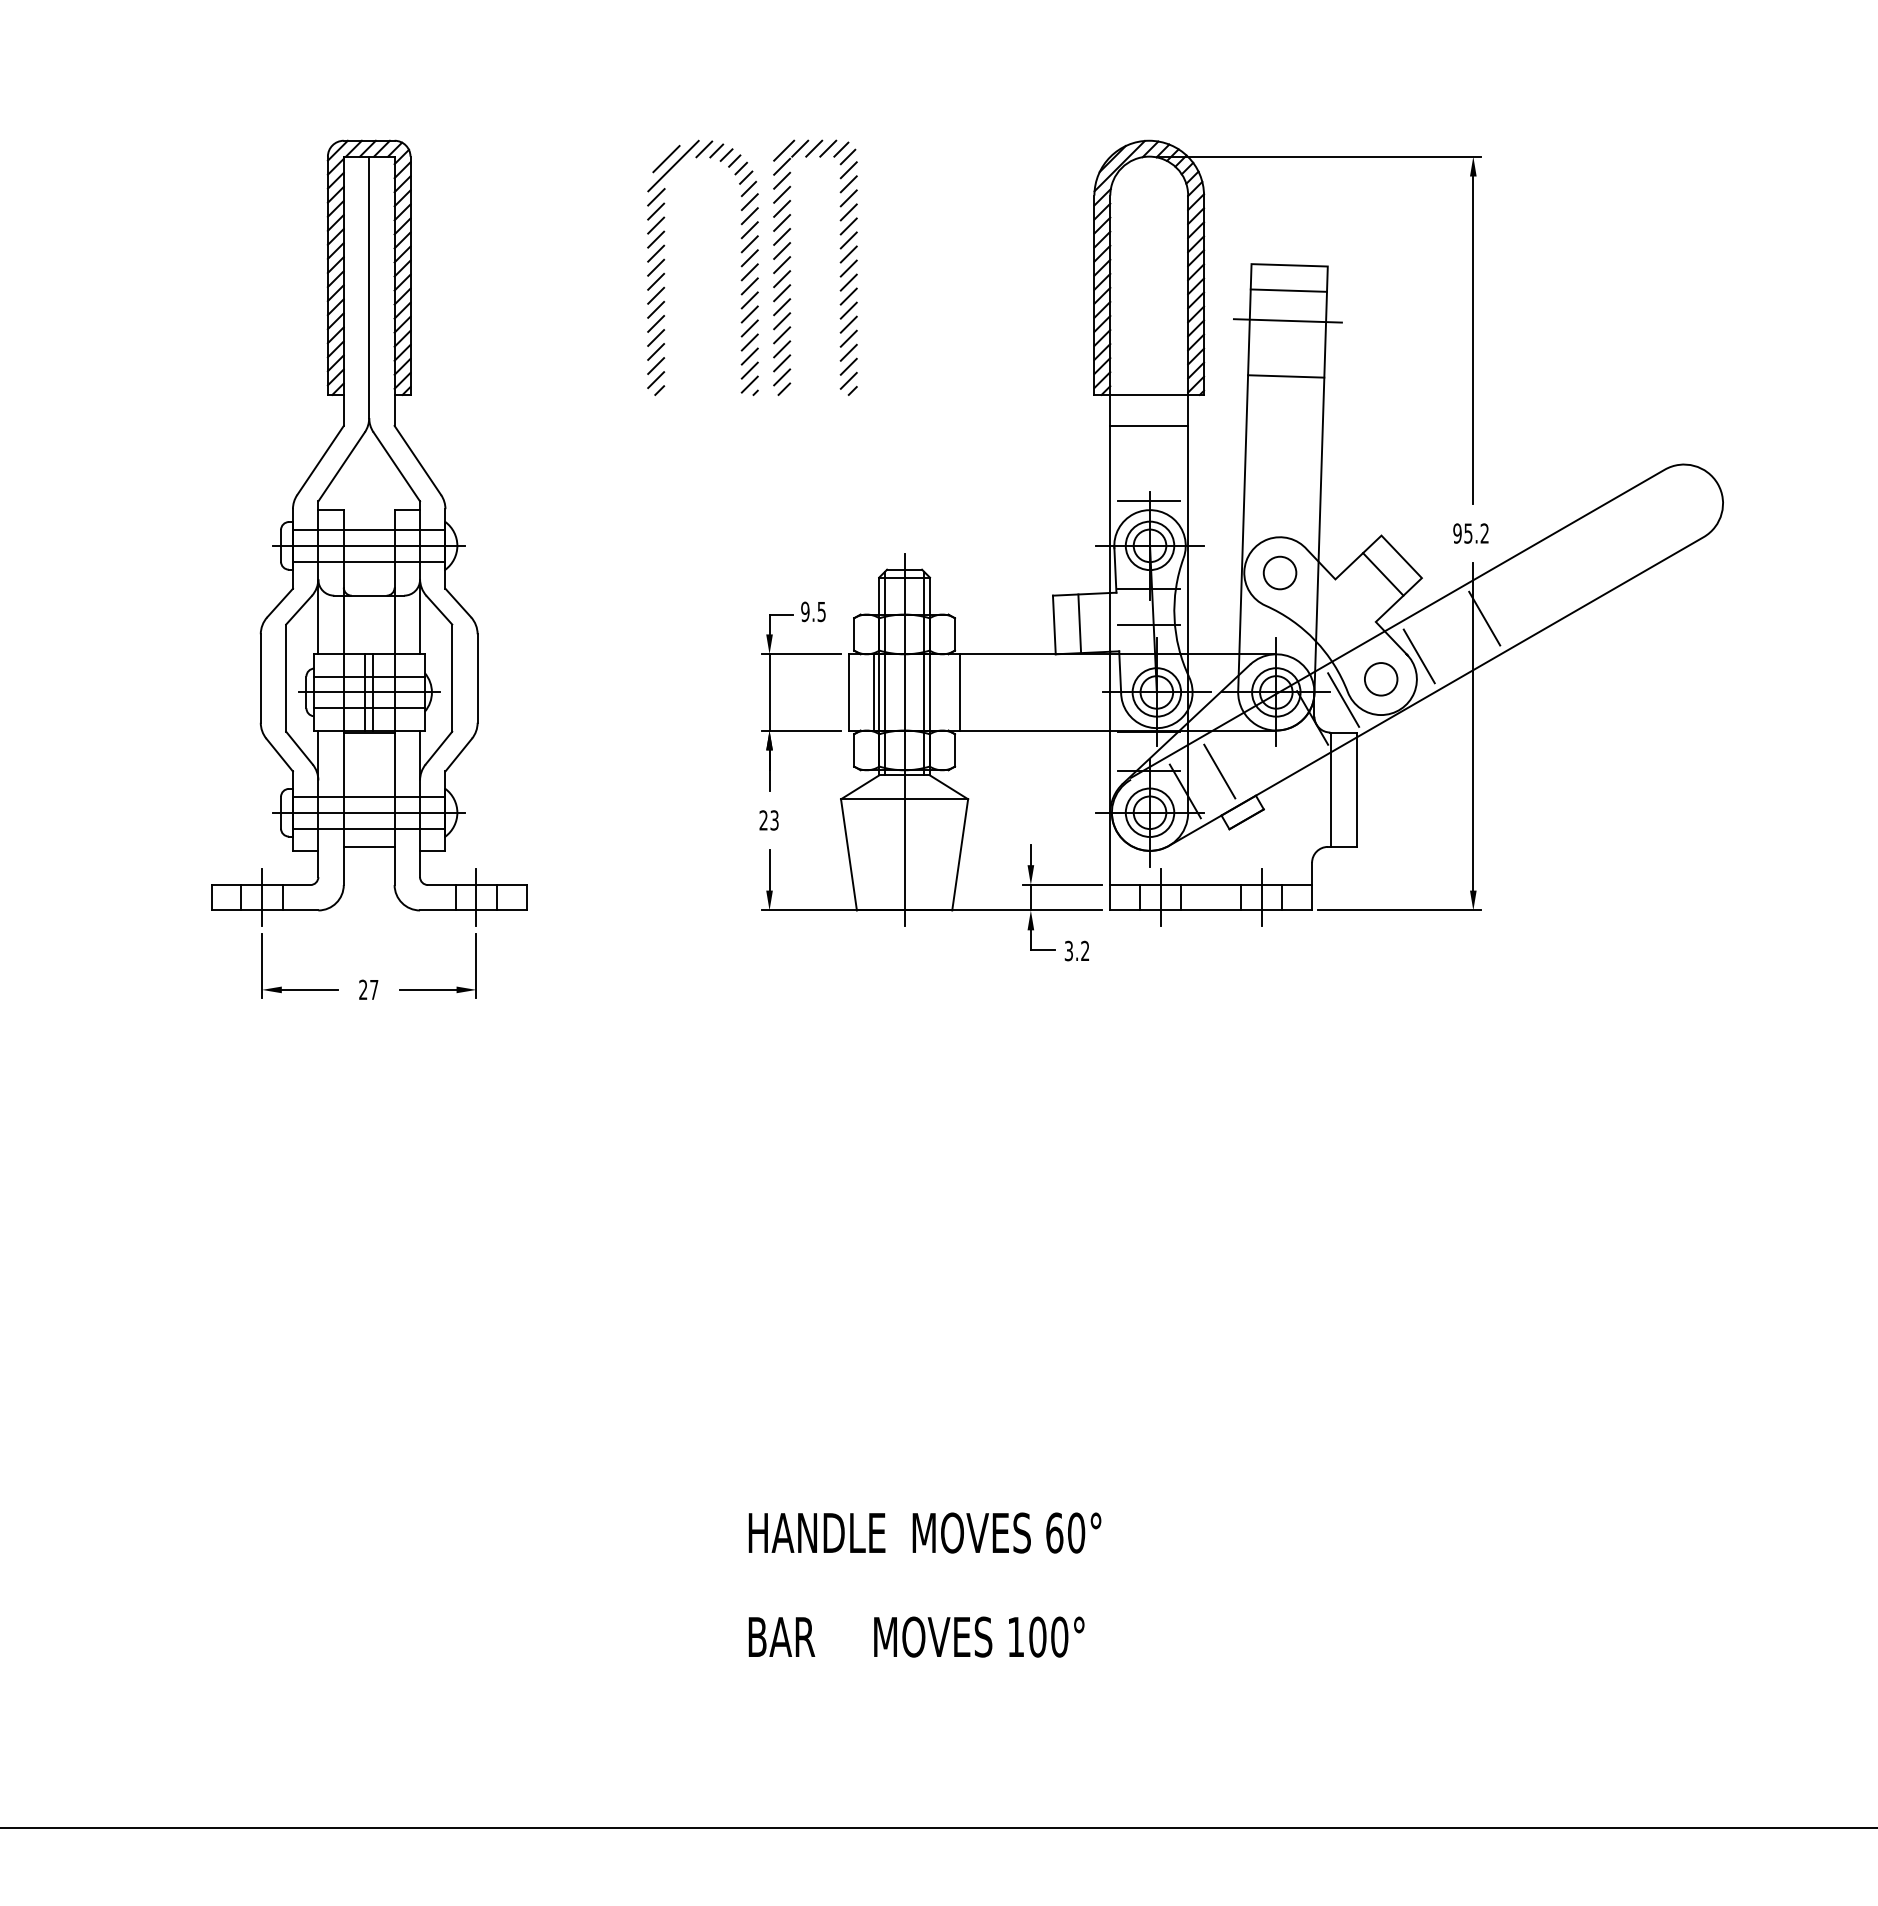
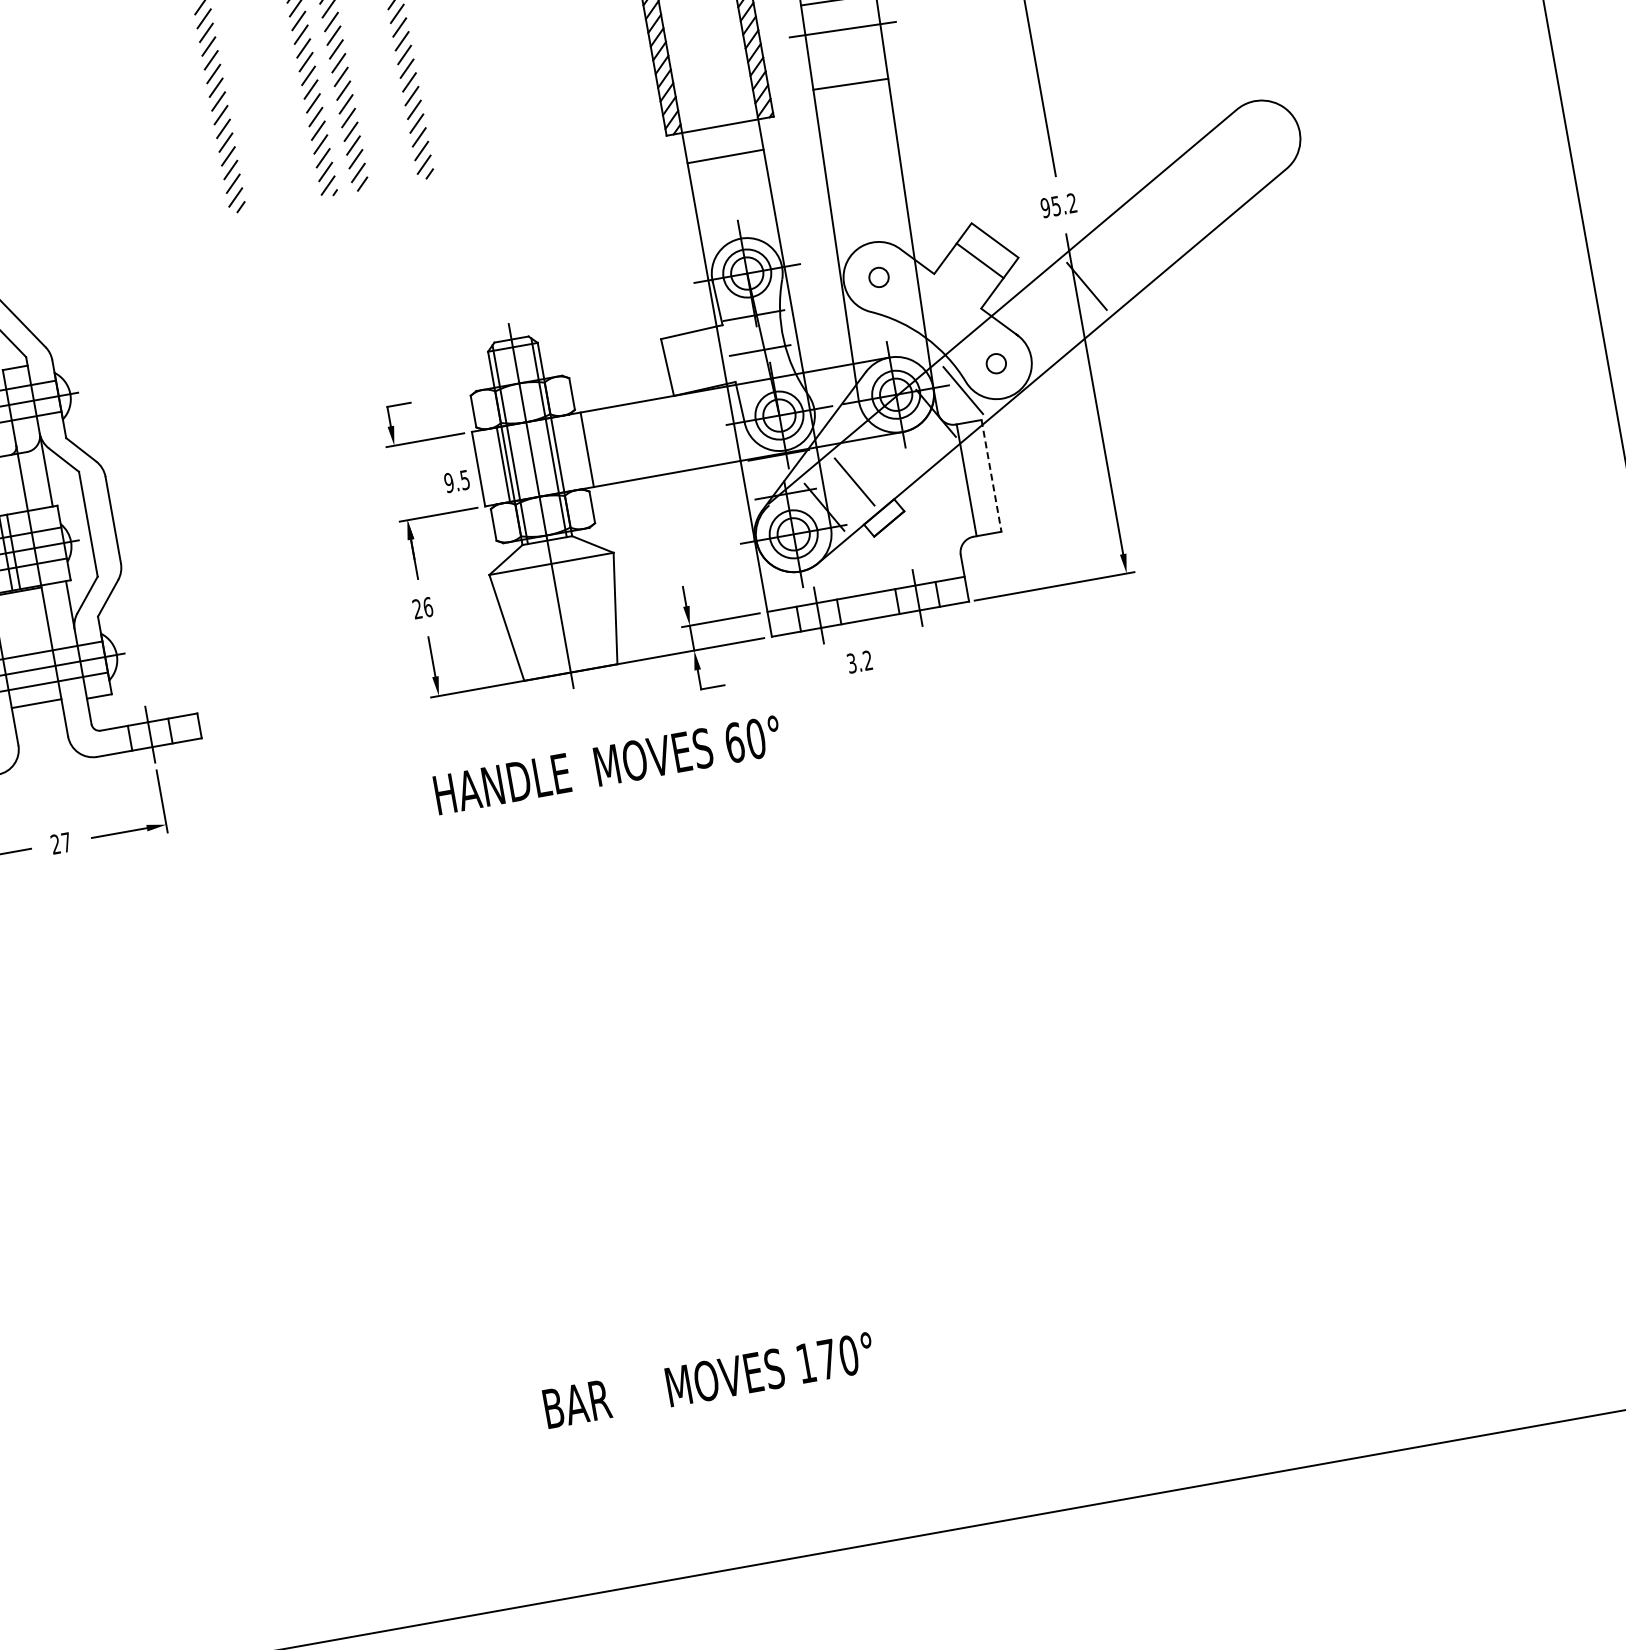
line: (1149, 501) -> (739, 230), removed
circle: (1279, 572) -> (878, 277), size x0.6
text: (813, 611) -> (457, 481), moved
line: (1079, 623) -> (691, 361), removed
line: (1418, 656) -> (1028, 334), removed
circle: (1380, 679) -> (995, 364), size x0.6
line: (769, 692) -> (400, 483), removed
line: (1356, 790) -> (991, 476), solid -> dashed
text: (774, 820) -> (428, 607), 23 -> 26
text: (1076, 950) -> (859, 661), moved
text: (924, 1532) -> (607, 764), moved
text: (1037, 1636) -> (827, 1358), 100° -> 170°

